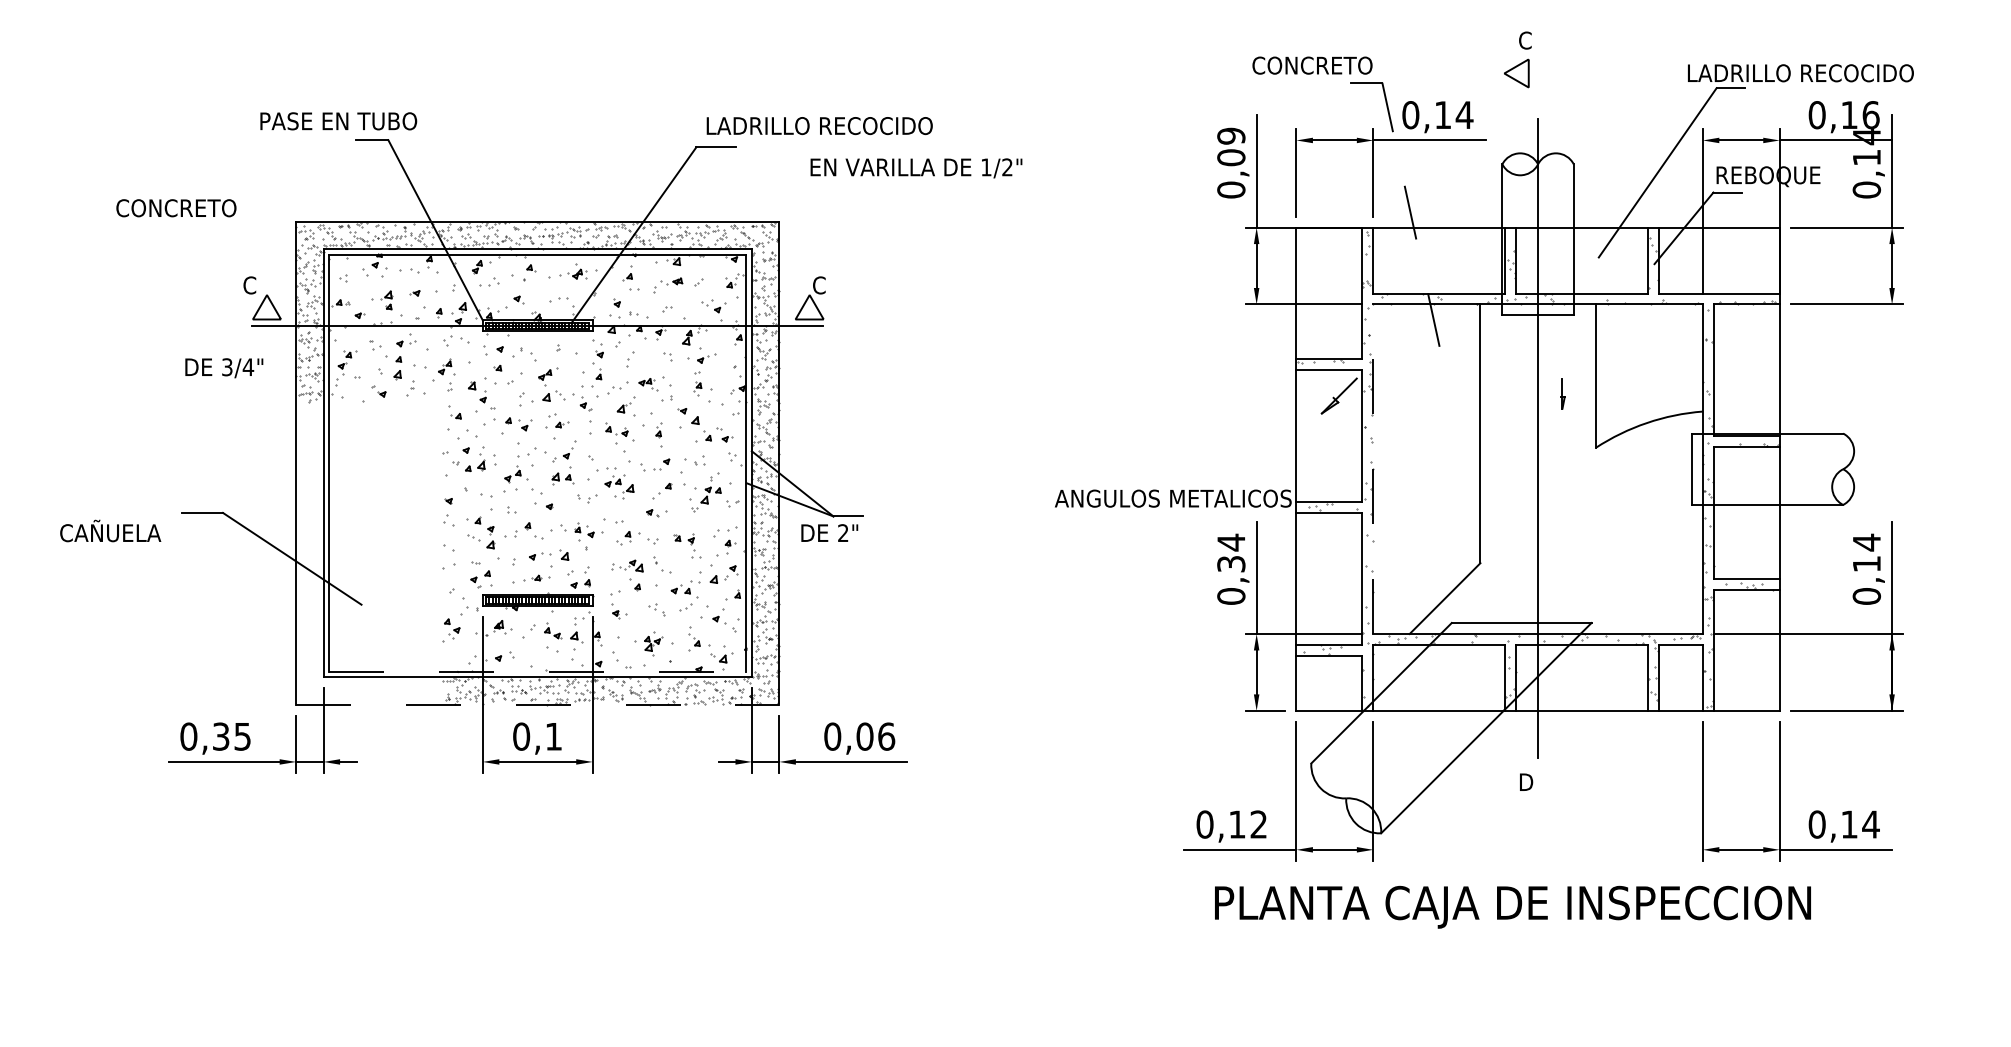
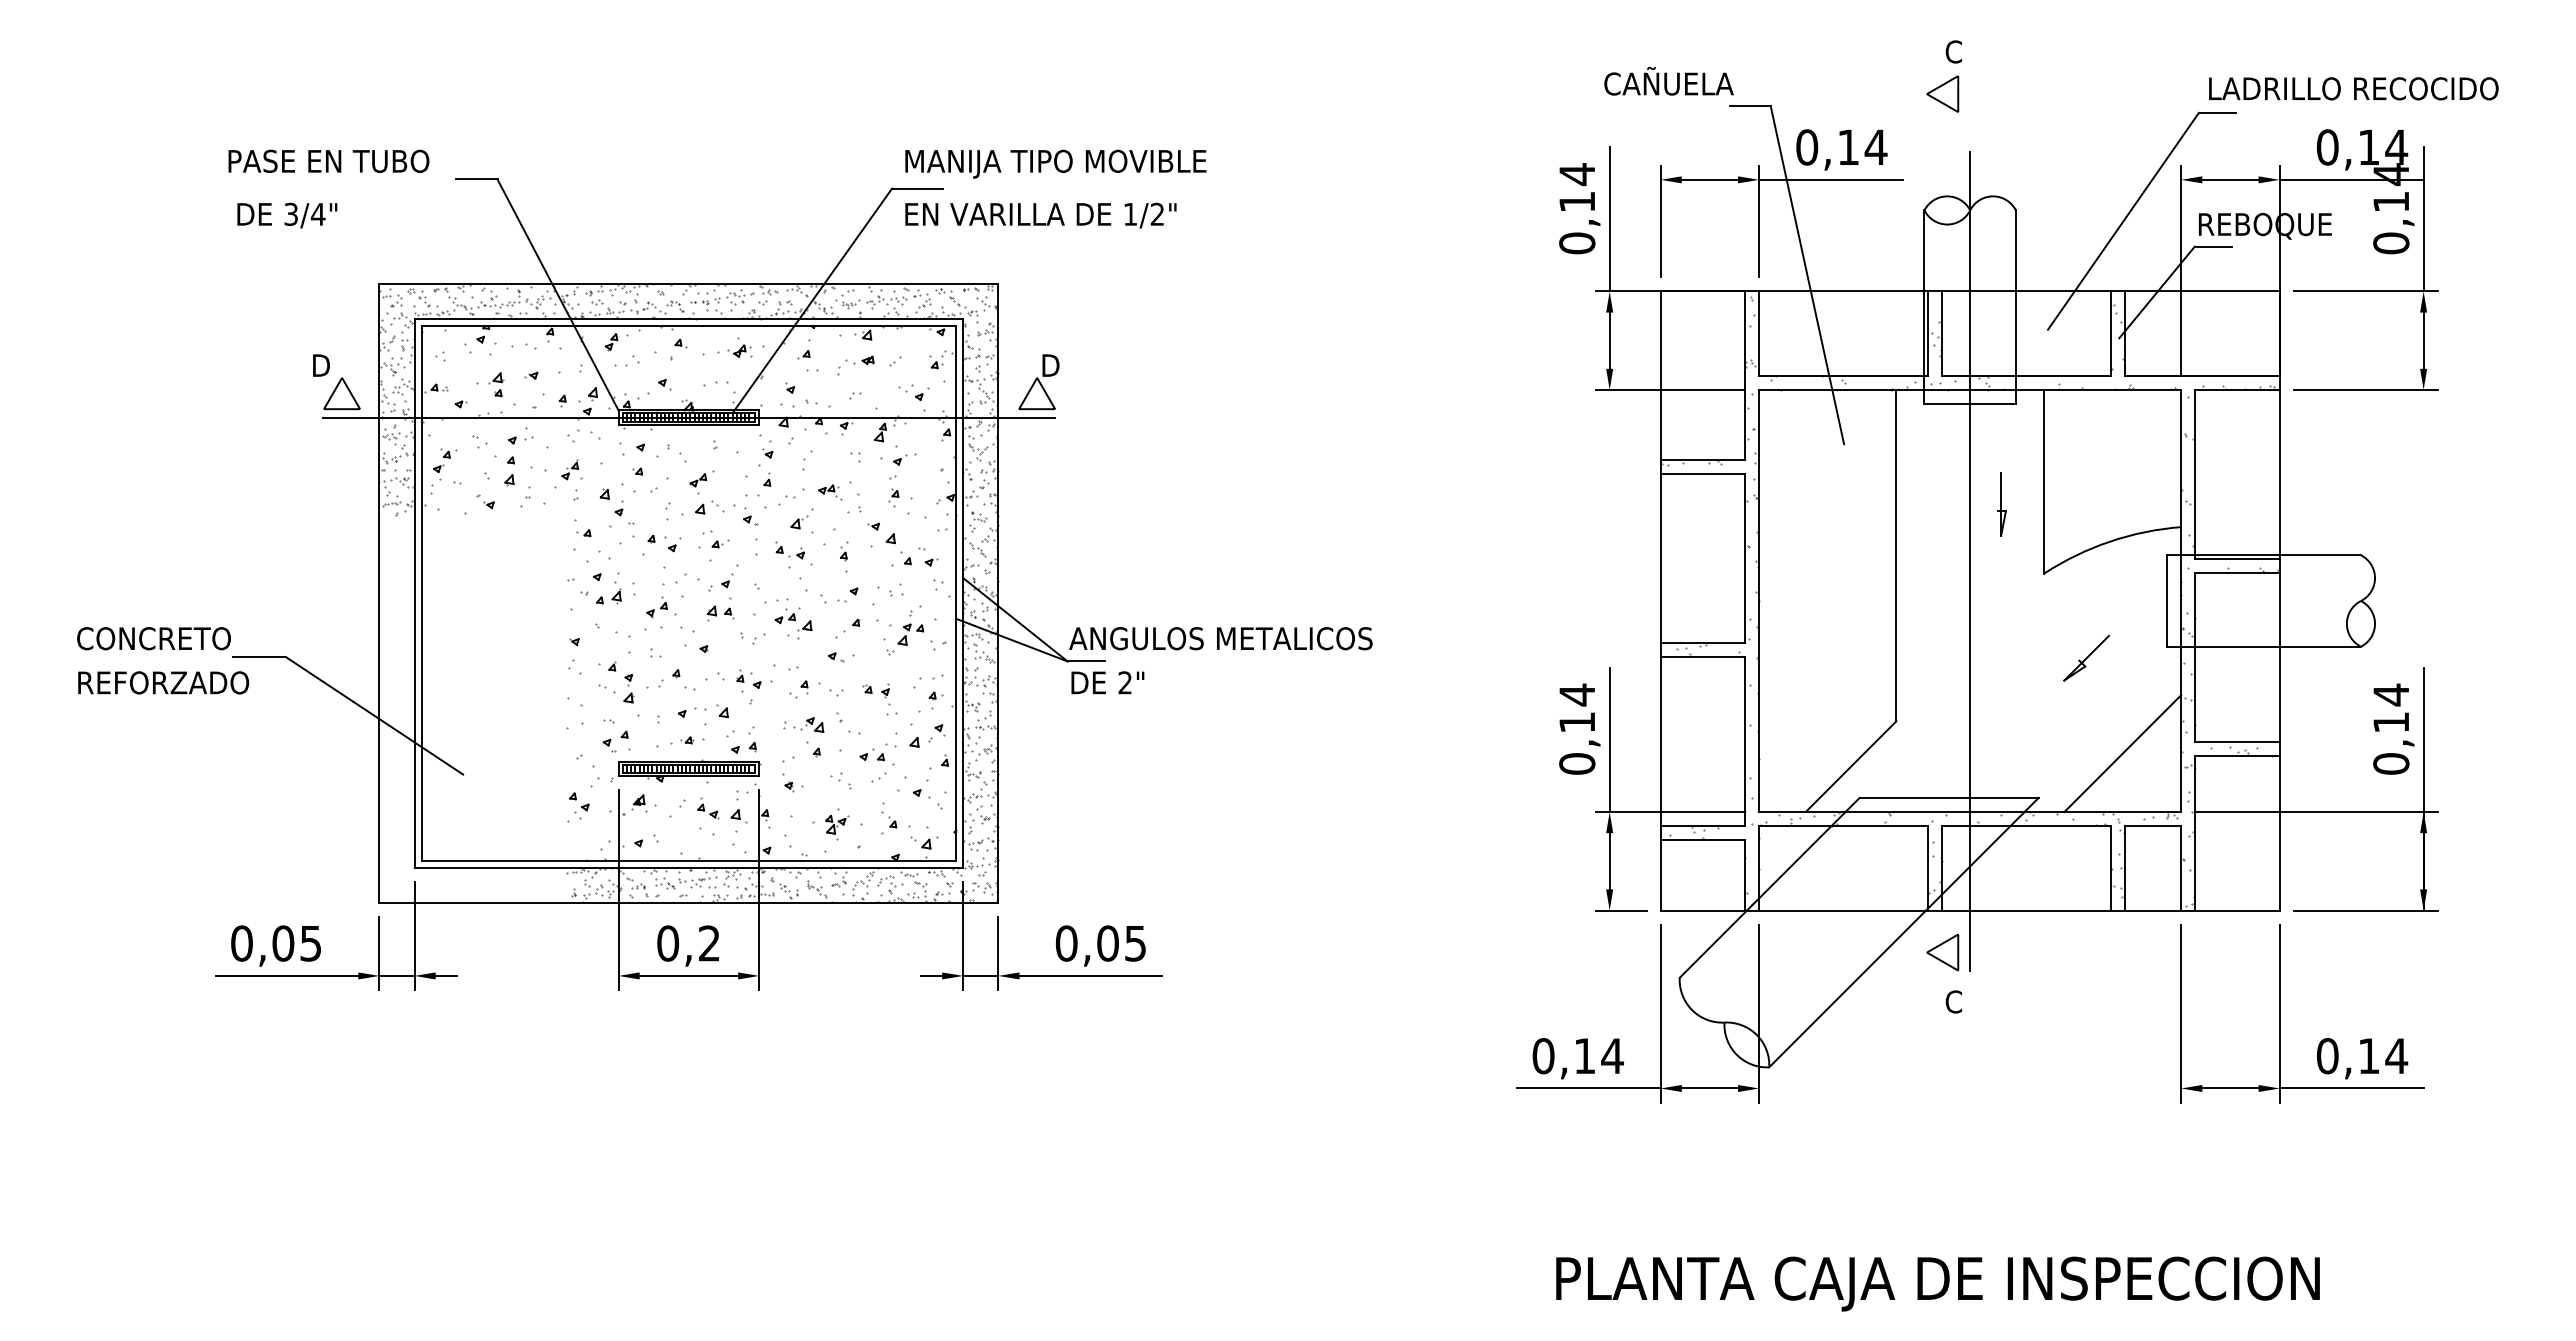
text: (1319, 62) -> (1690, 80), CONCRETO -> CAÑUELA
text: (1800, 73) -> (2353, 88), moved
text: (1870, 115) -> (2396, 147), 0,16 -> 0,14
text: (338, 120) -> (328, 160), moved
text: (825, 127) -> (1057, 163), LADRILLO RECOCIDO -> MANIJA TIPO MOVIBLE
text: (1231, 146) -> (1577, 187), 0,09 -> 0,14
text: (916, 168) -> (1040, 215), moved
text: (176, 208) -> (153, 638), moved
line: (1411, 214) -> (1807, 274), dashed -> solid
text: (250, 285) -> (320, 365), C -> D
text: (820, 285) -> (1050, 365), C -> D
text: (224, 368) -> (287, 215), moved
part: (1562, 393) -> (2001, 504), size x1.67
part: (1339, 396) -> (2086, 658), moved
line: (1373, 468) -> (1759, 600), dashed -> solid
text: (1172, 498) -> (1220, 638), moved
text: (127, 530) -> (163, 679), CAÑUELA -> REFORZADO
text: (829, 532) -> (1107, 682), moved
text: (1231, 564) -> (1577, 722), 0,34 -> 0,14
line: (1656, 588) -> (2122, 753), added
line: (538, 671) -> (689, 860), dashed -> solid
line: (537, 704) -> (688, 902), dashed -> solid
text: (221, 736) -> (283, 943), 0,35 -> 0,05
text: (553, 736) -> (709, 943), 0,1 -> 0,2
text: (886, 736) -> (1135, 943), 0,06 -> 0,05
part: (1516, 743) -> (1942, 952), added
text: (1525, 781) -> (1954, 1001), D -> C
text: (1258, 824) -> (1612, 1055), 0,12 -> 0,14
text: (1512, 906) -> (1937, 1283), moved

